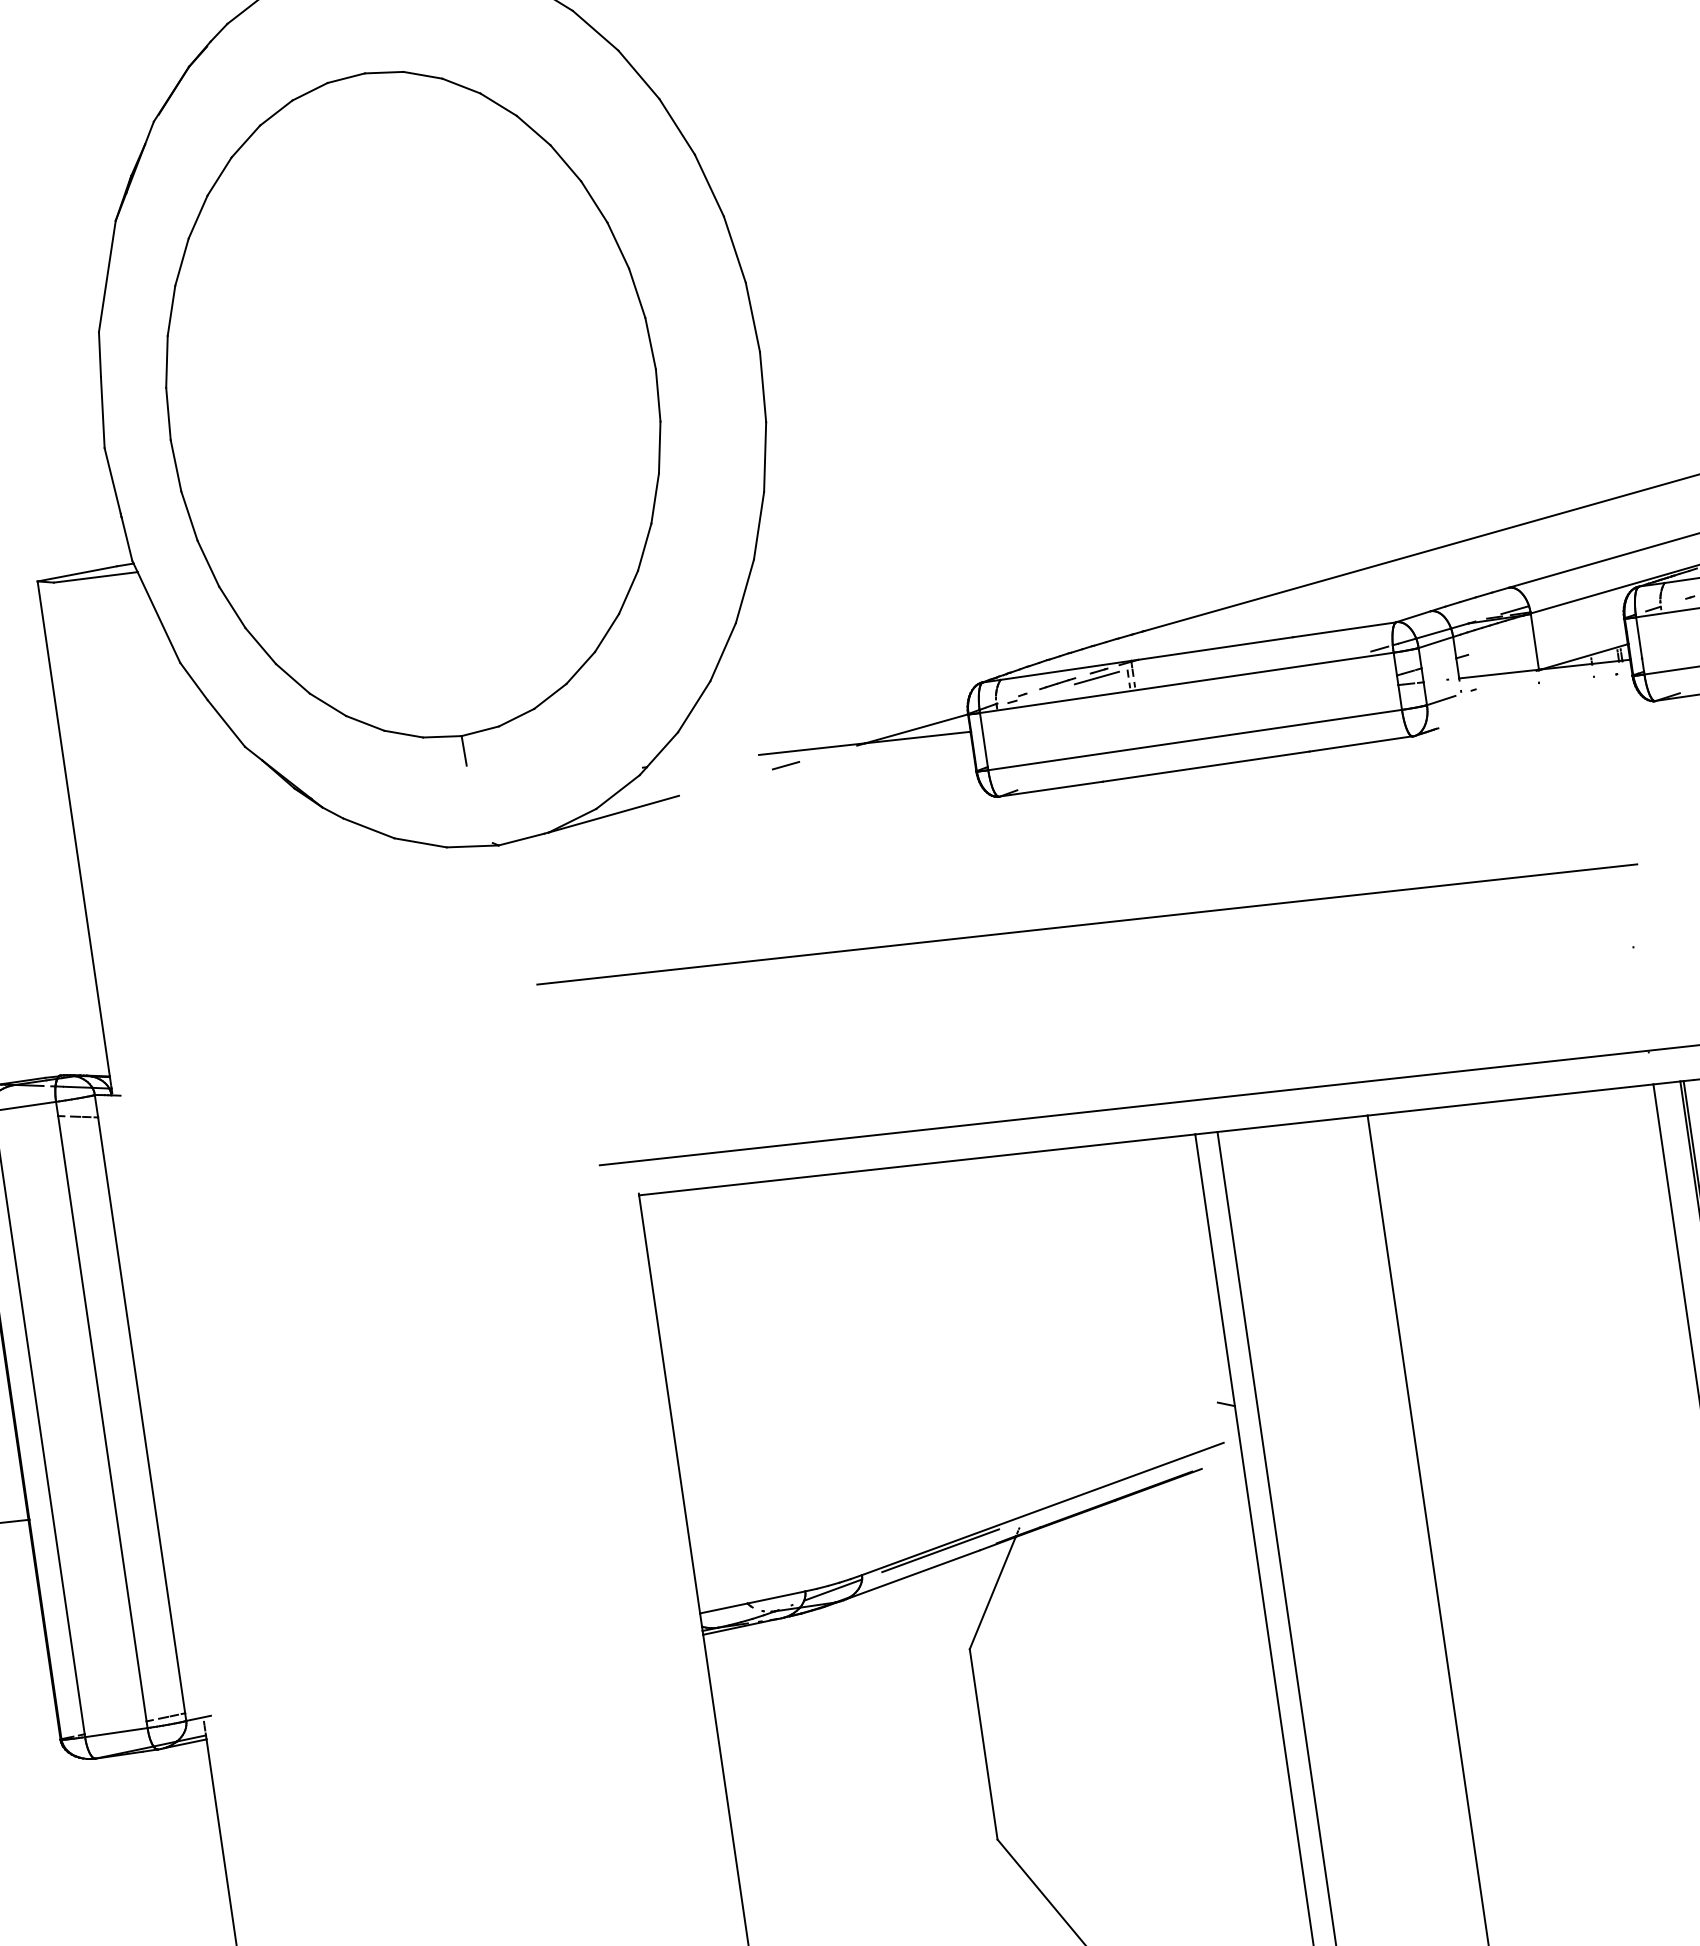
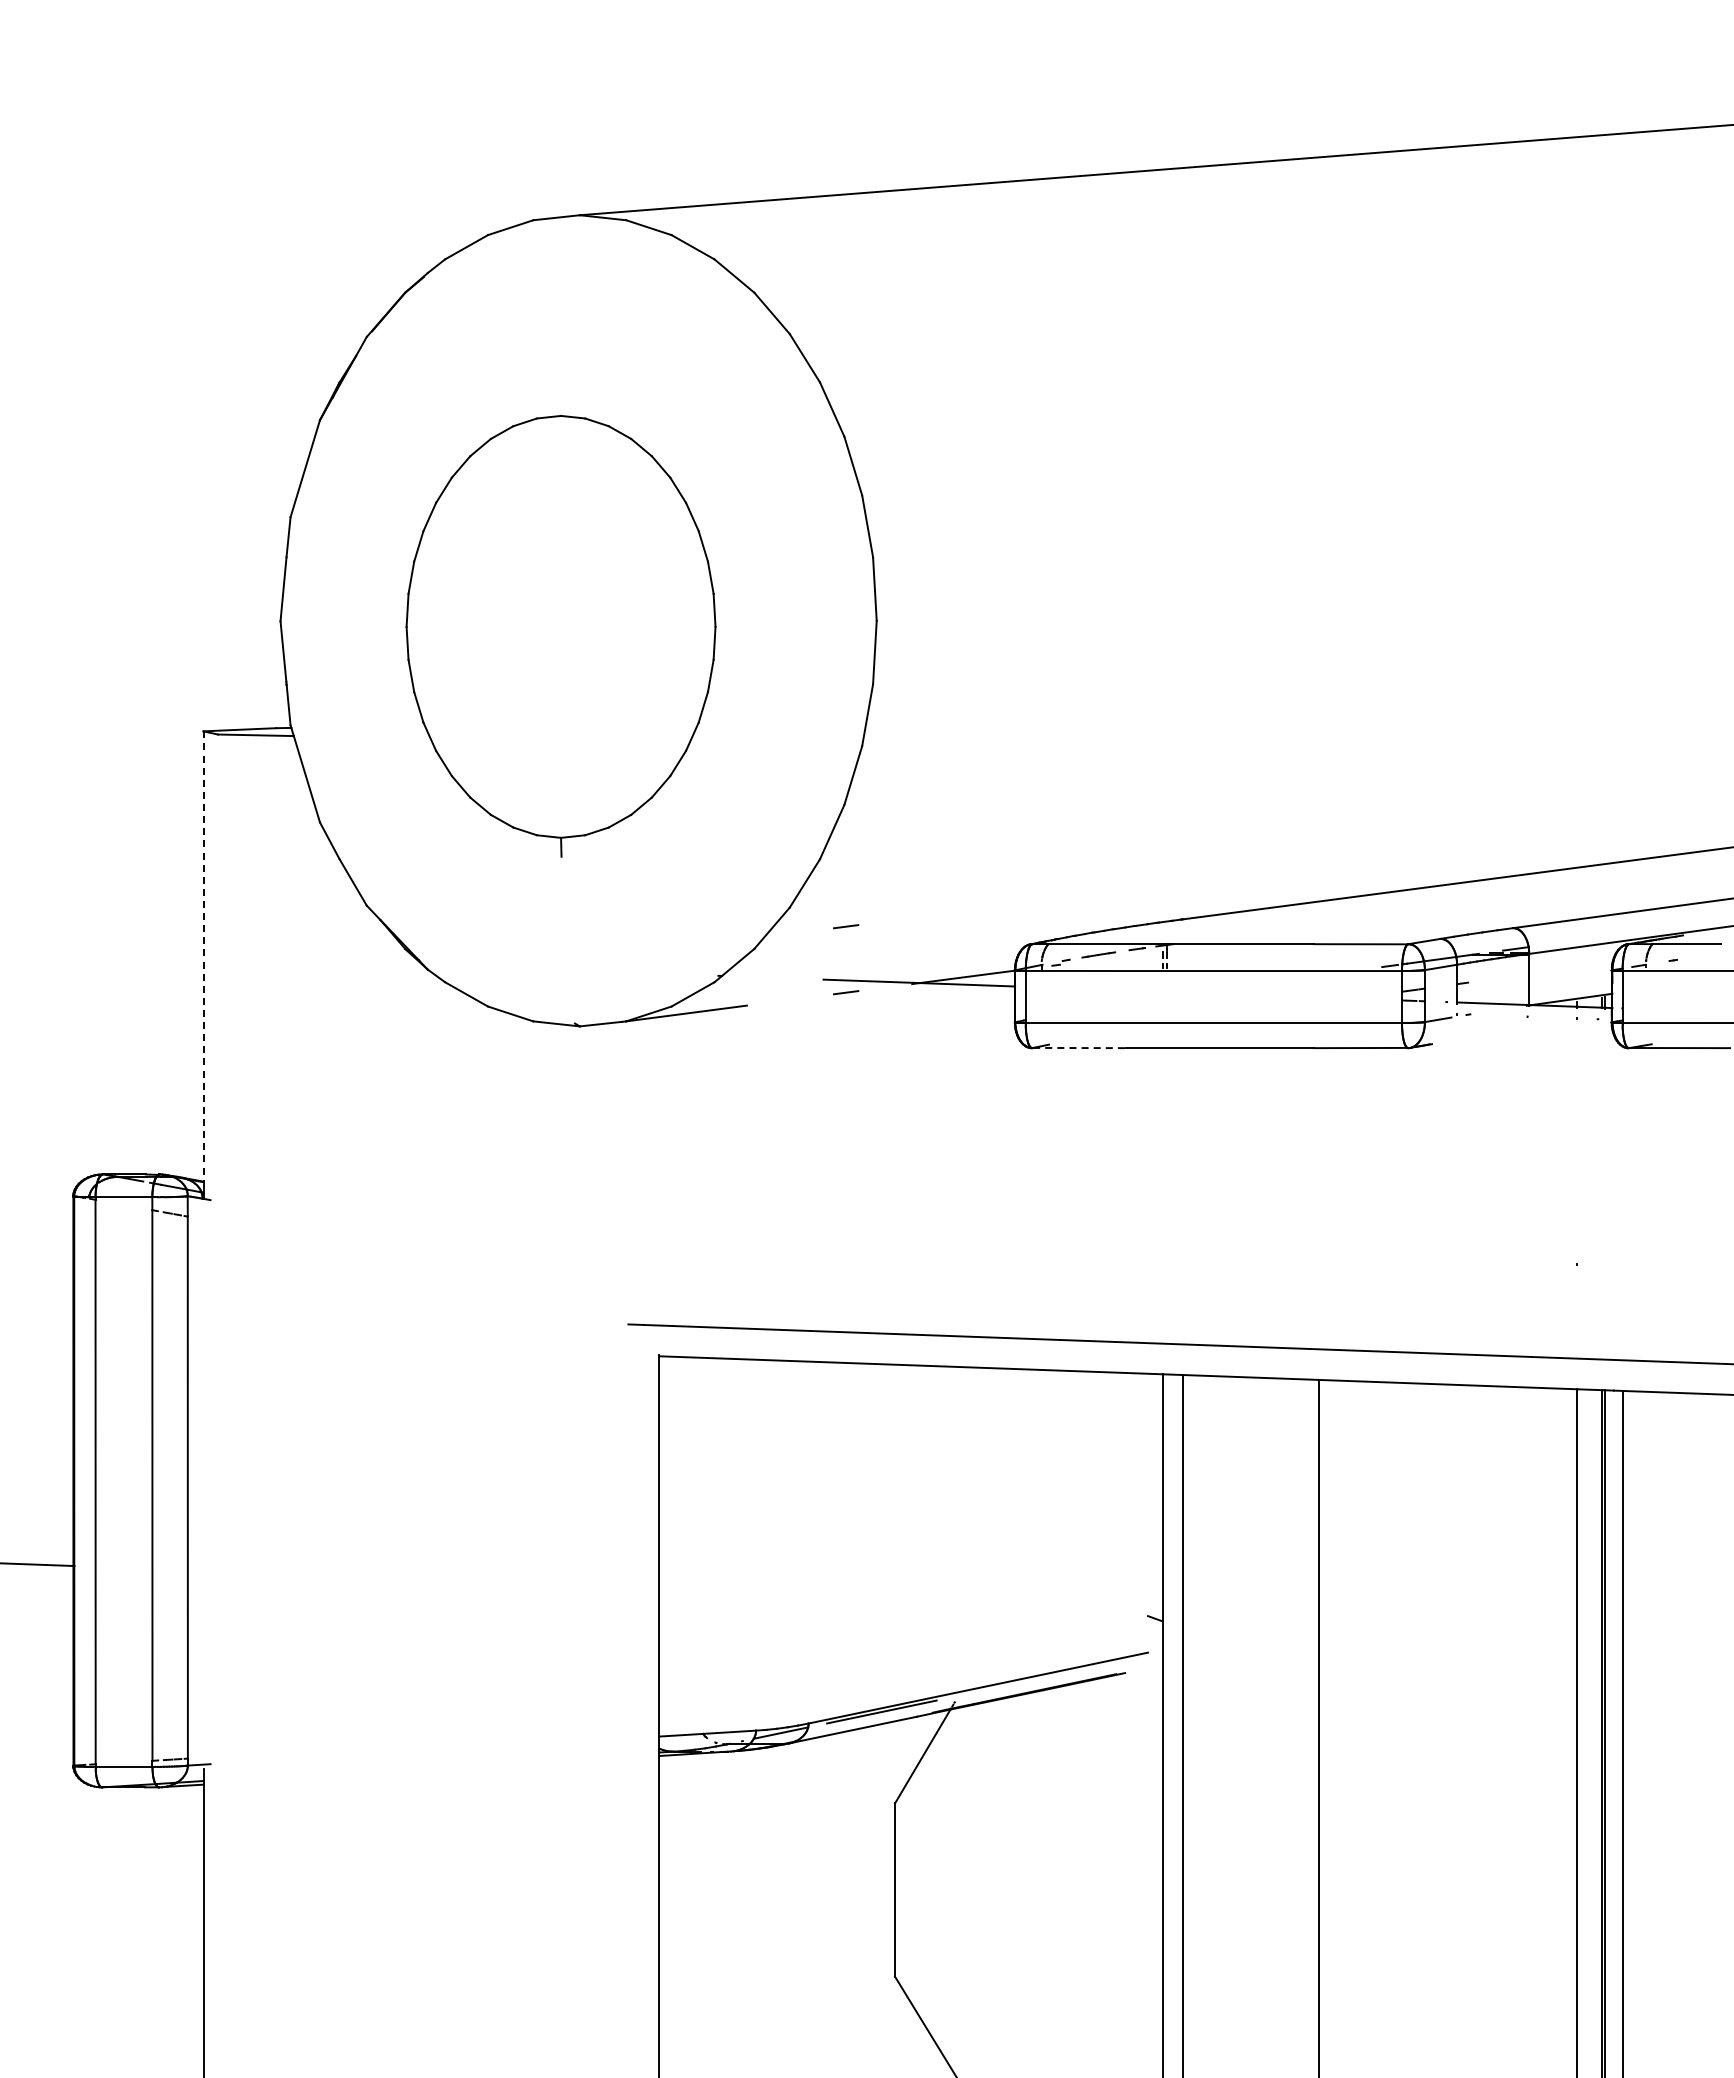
part: (414, 419) -> (560, 636), size x0.7
line: (1096, 677) -> (1134, 954), removed
line: (775, 692) -> (846, 926), added
line: (1051, 789) -> (1079, 1048), solid -> dashed
line: (73, 828) -> (203, 956), solid -> dashed
line: (1086, 924) -> (1093, 1173), removed

